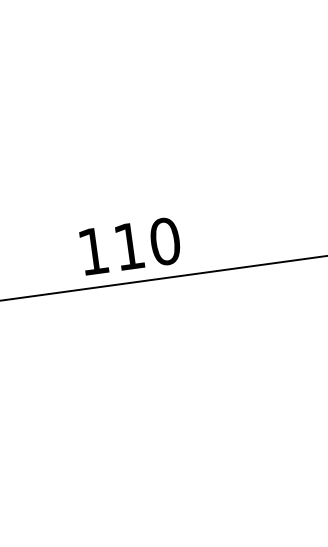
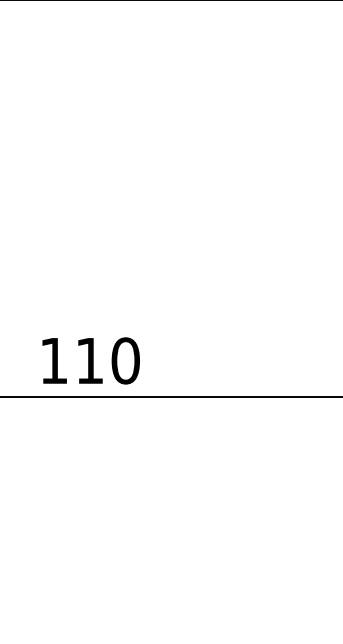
text: (129, 245) -> (90, 360), moved

